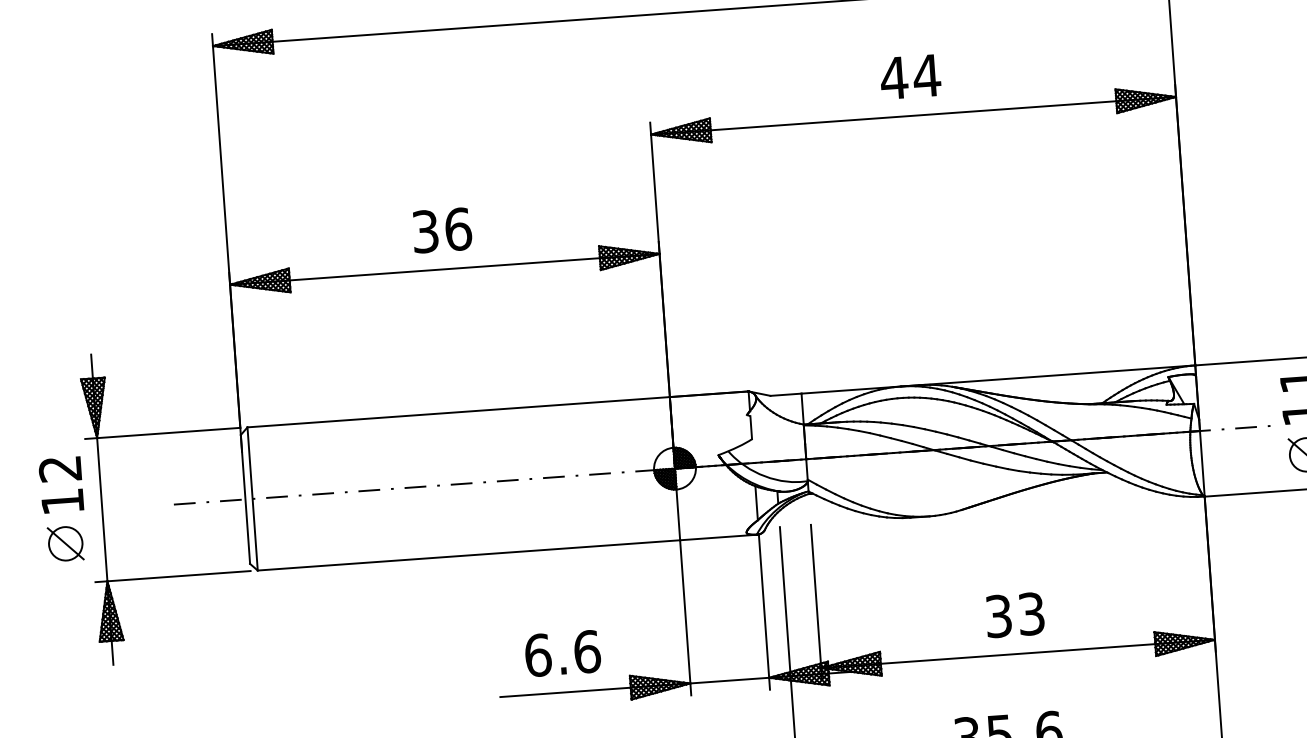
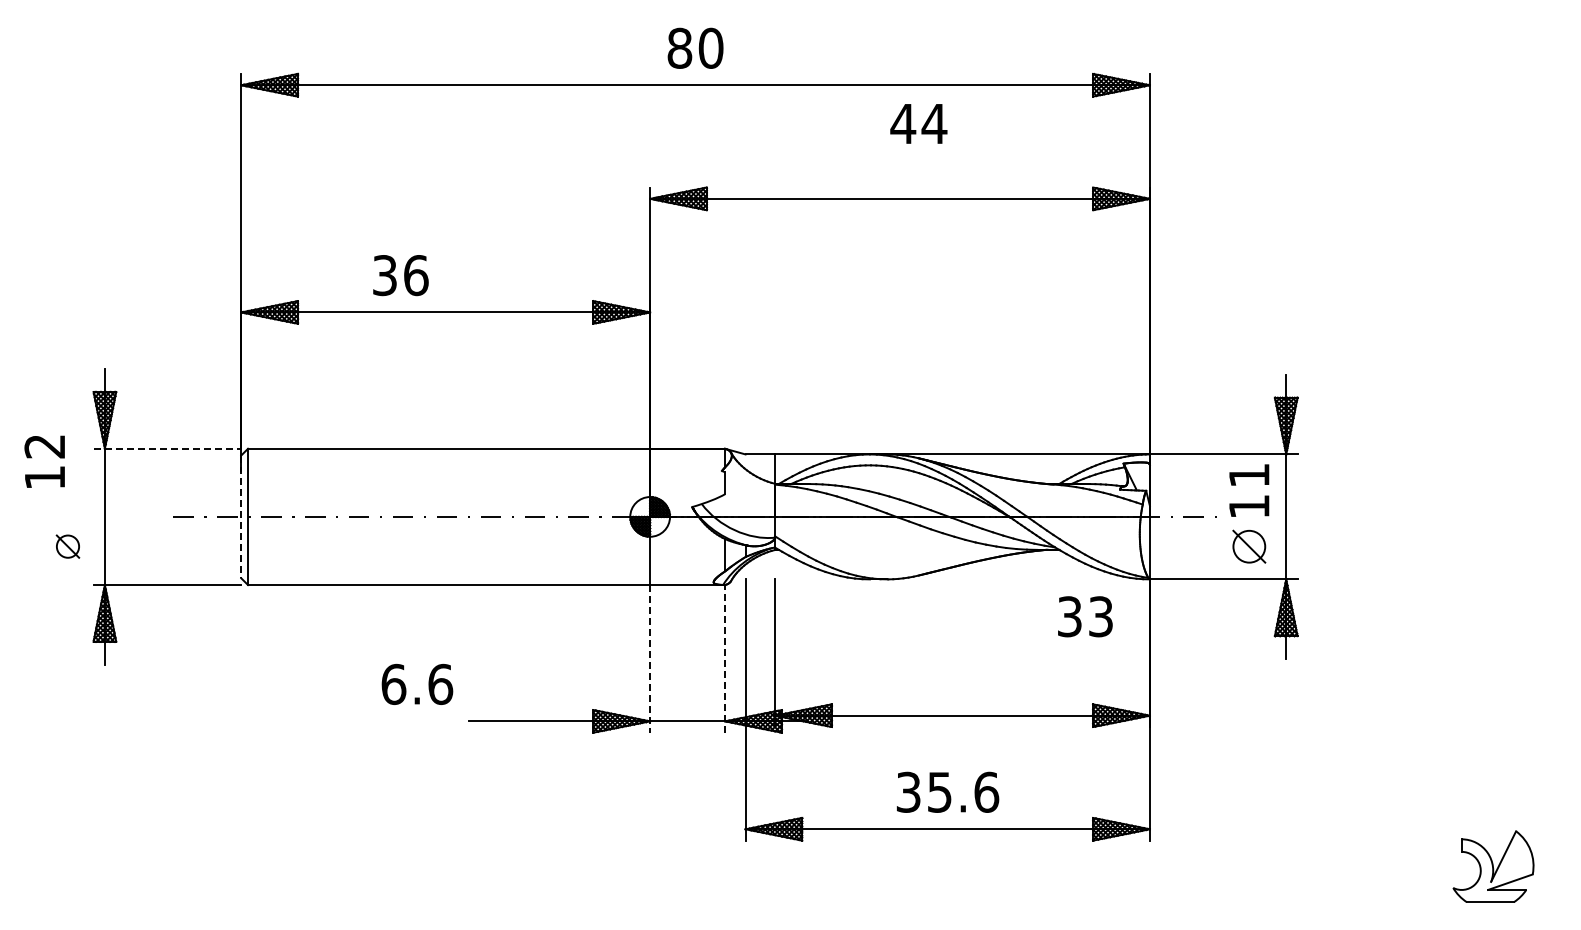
text: (910, 76) -> (918, 123), moved
text: (441, 230) -> (400, 275), moved
line: (162, 433) -> (167, 448), solid -> dashed
text: (60, 484) -> (44, 461), moved
line: (245, 500) -> (241, 517), solid -> dashed
part: (65, 543) -> (67, 546), size x0.7
line: (764, 611) -> (725, 658), solid -> dashed
text: (1015, 614) -> (1085, 616), moved
line: (686, 617) -> (650, 658), solid -> dashed
text: (562, 652) -> (417, 683), moved

